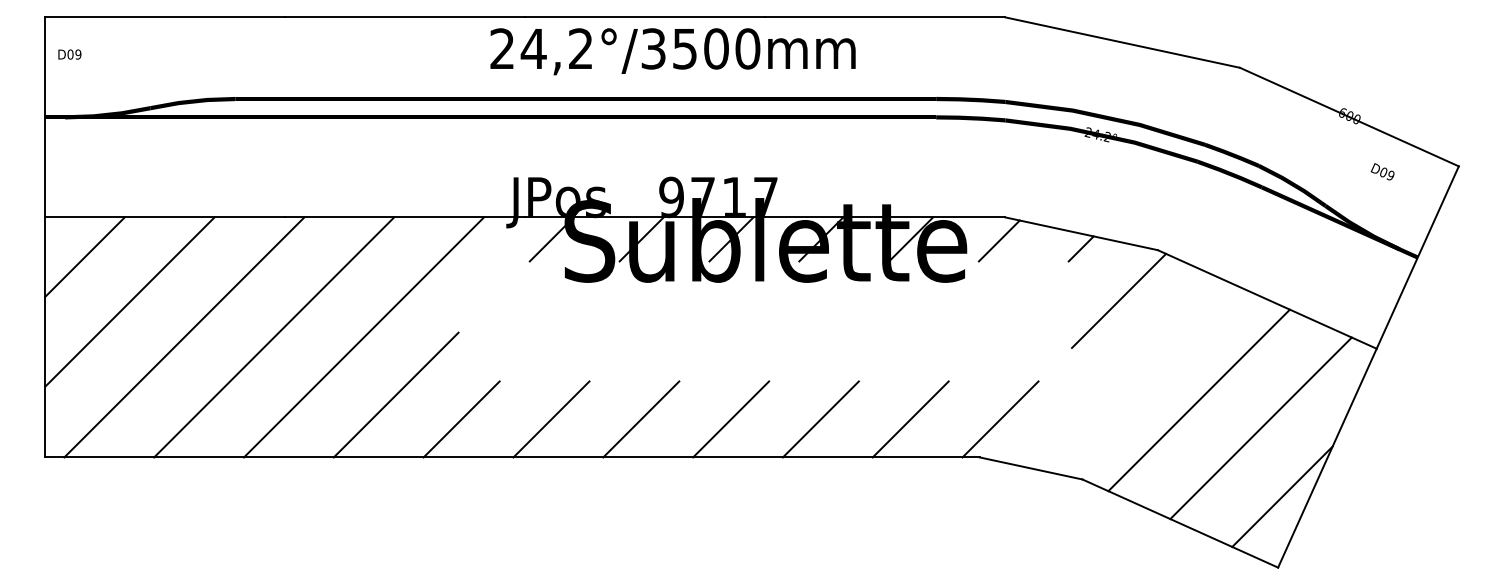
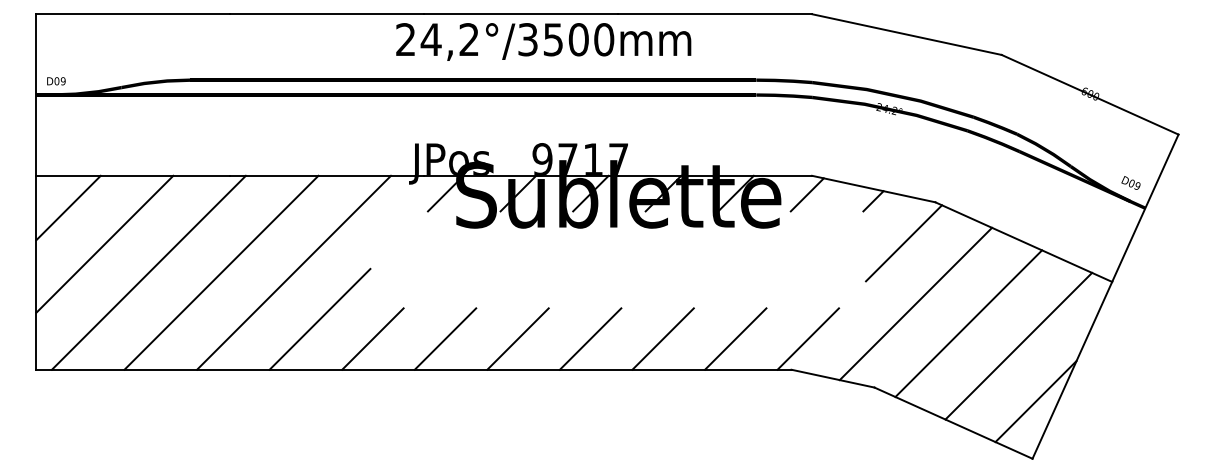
text: (69, 54) -> (56, 81), moved
text: (1382, 171) -> (1130, 182), moved
line: (1133, 375) -> (915, 303), added

